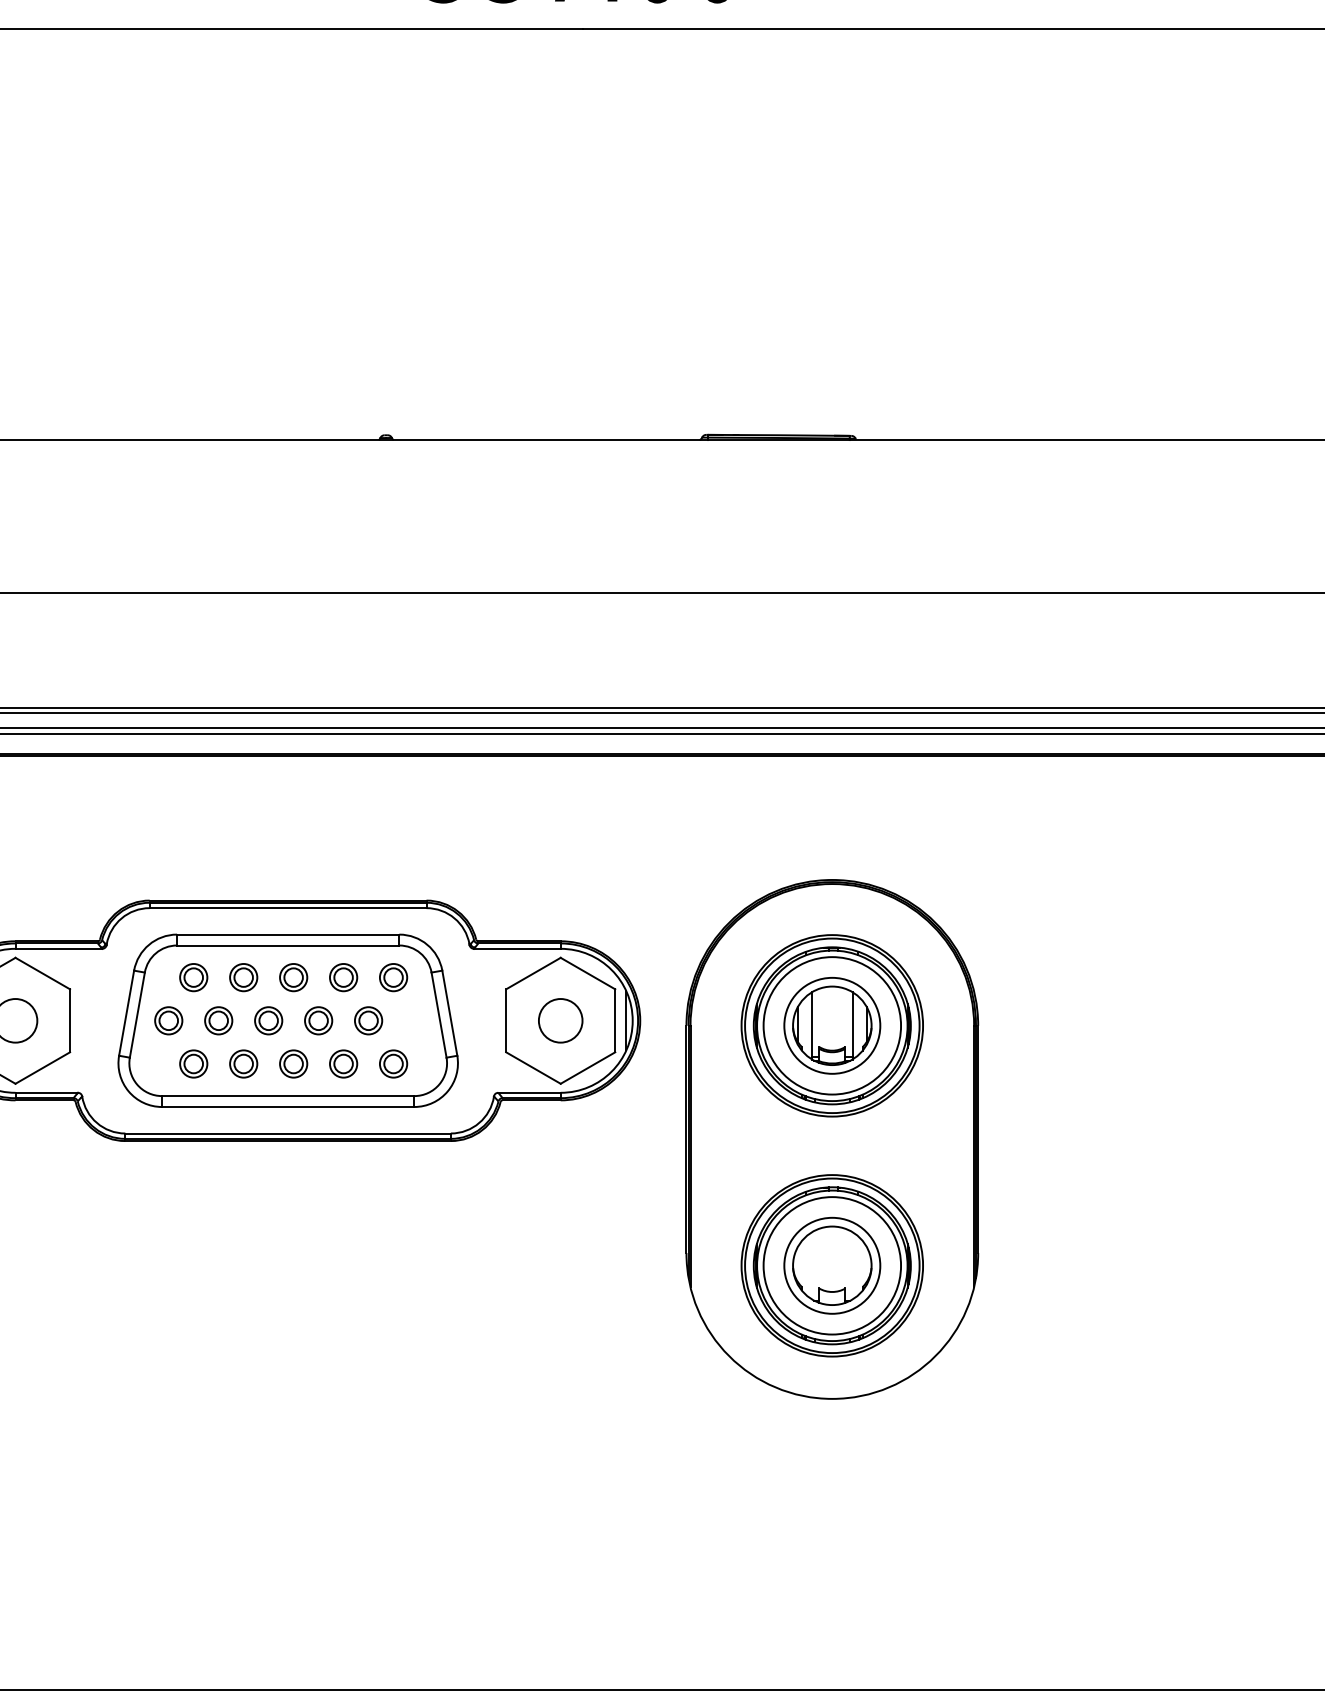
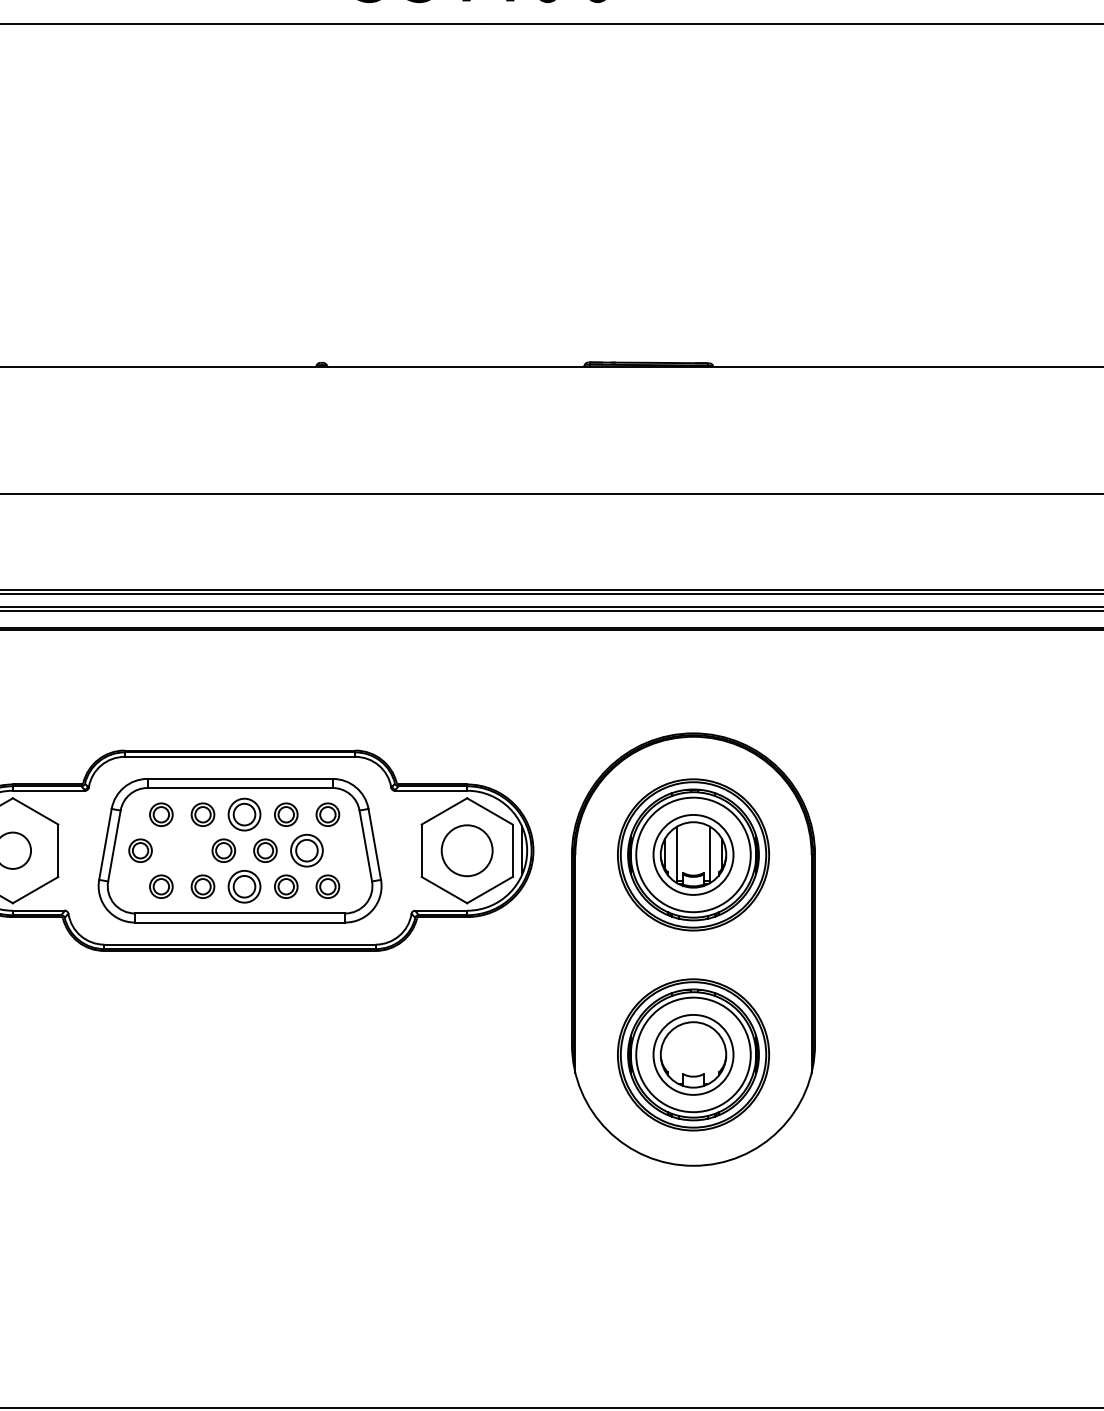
part: (293, 977) -> (244, 814), size x1.4
part: (218, 1020) -> (182, 850), removed
part: (368, 1020) -> (307, 850), size x1.4
circle: (560, 1020) -> (467, 850), size x1.4
part: (293, 1063) -> (244, 886), size x1.4

